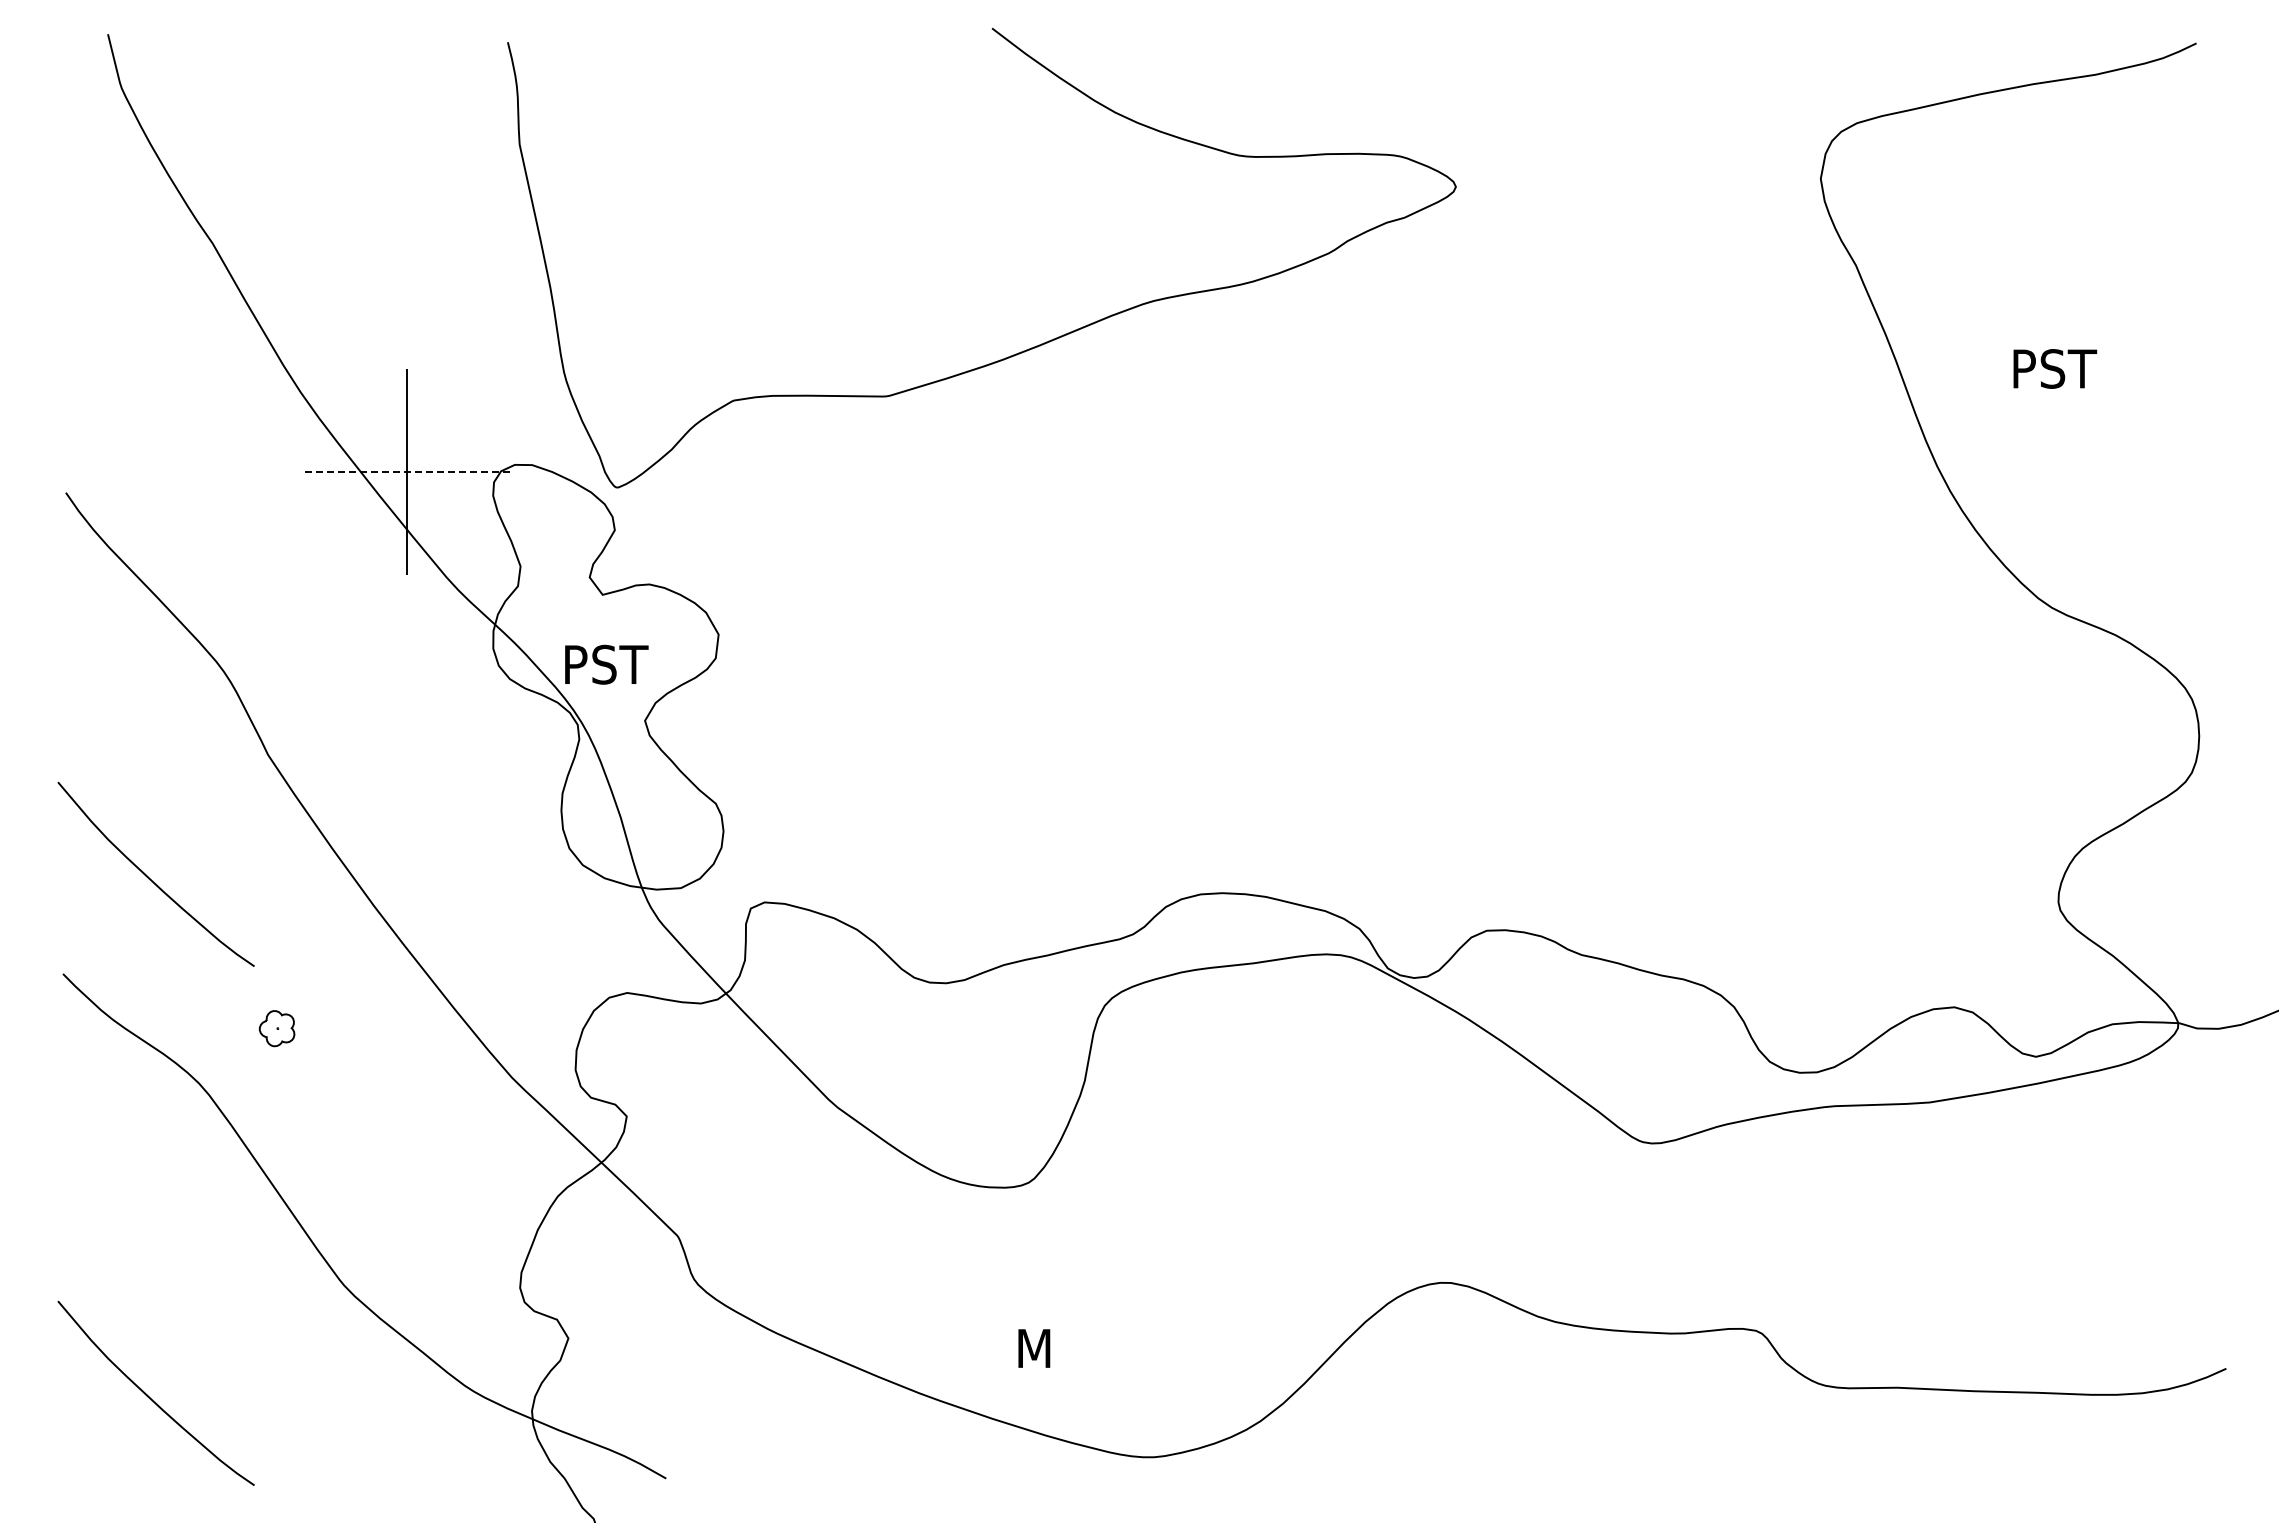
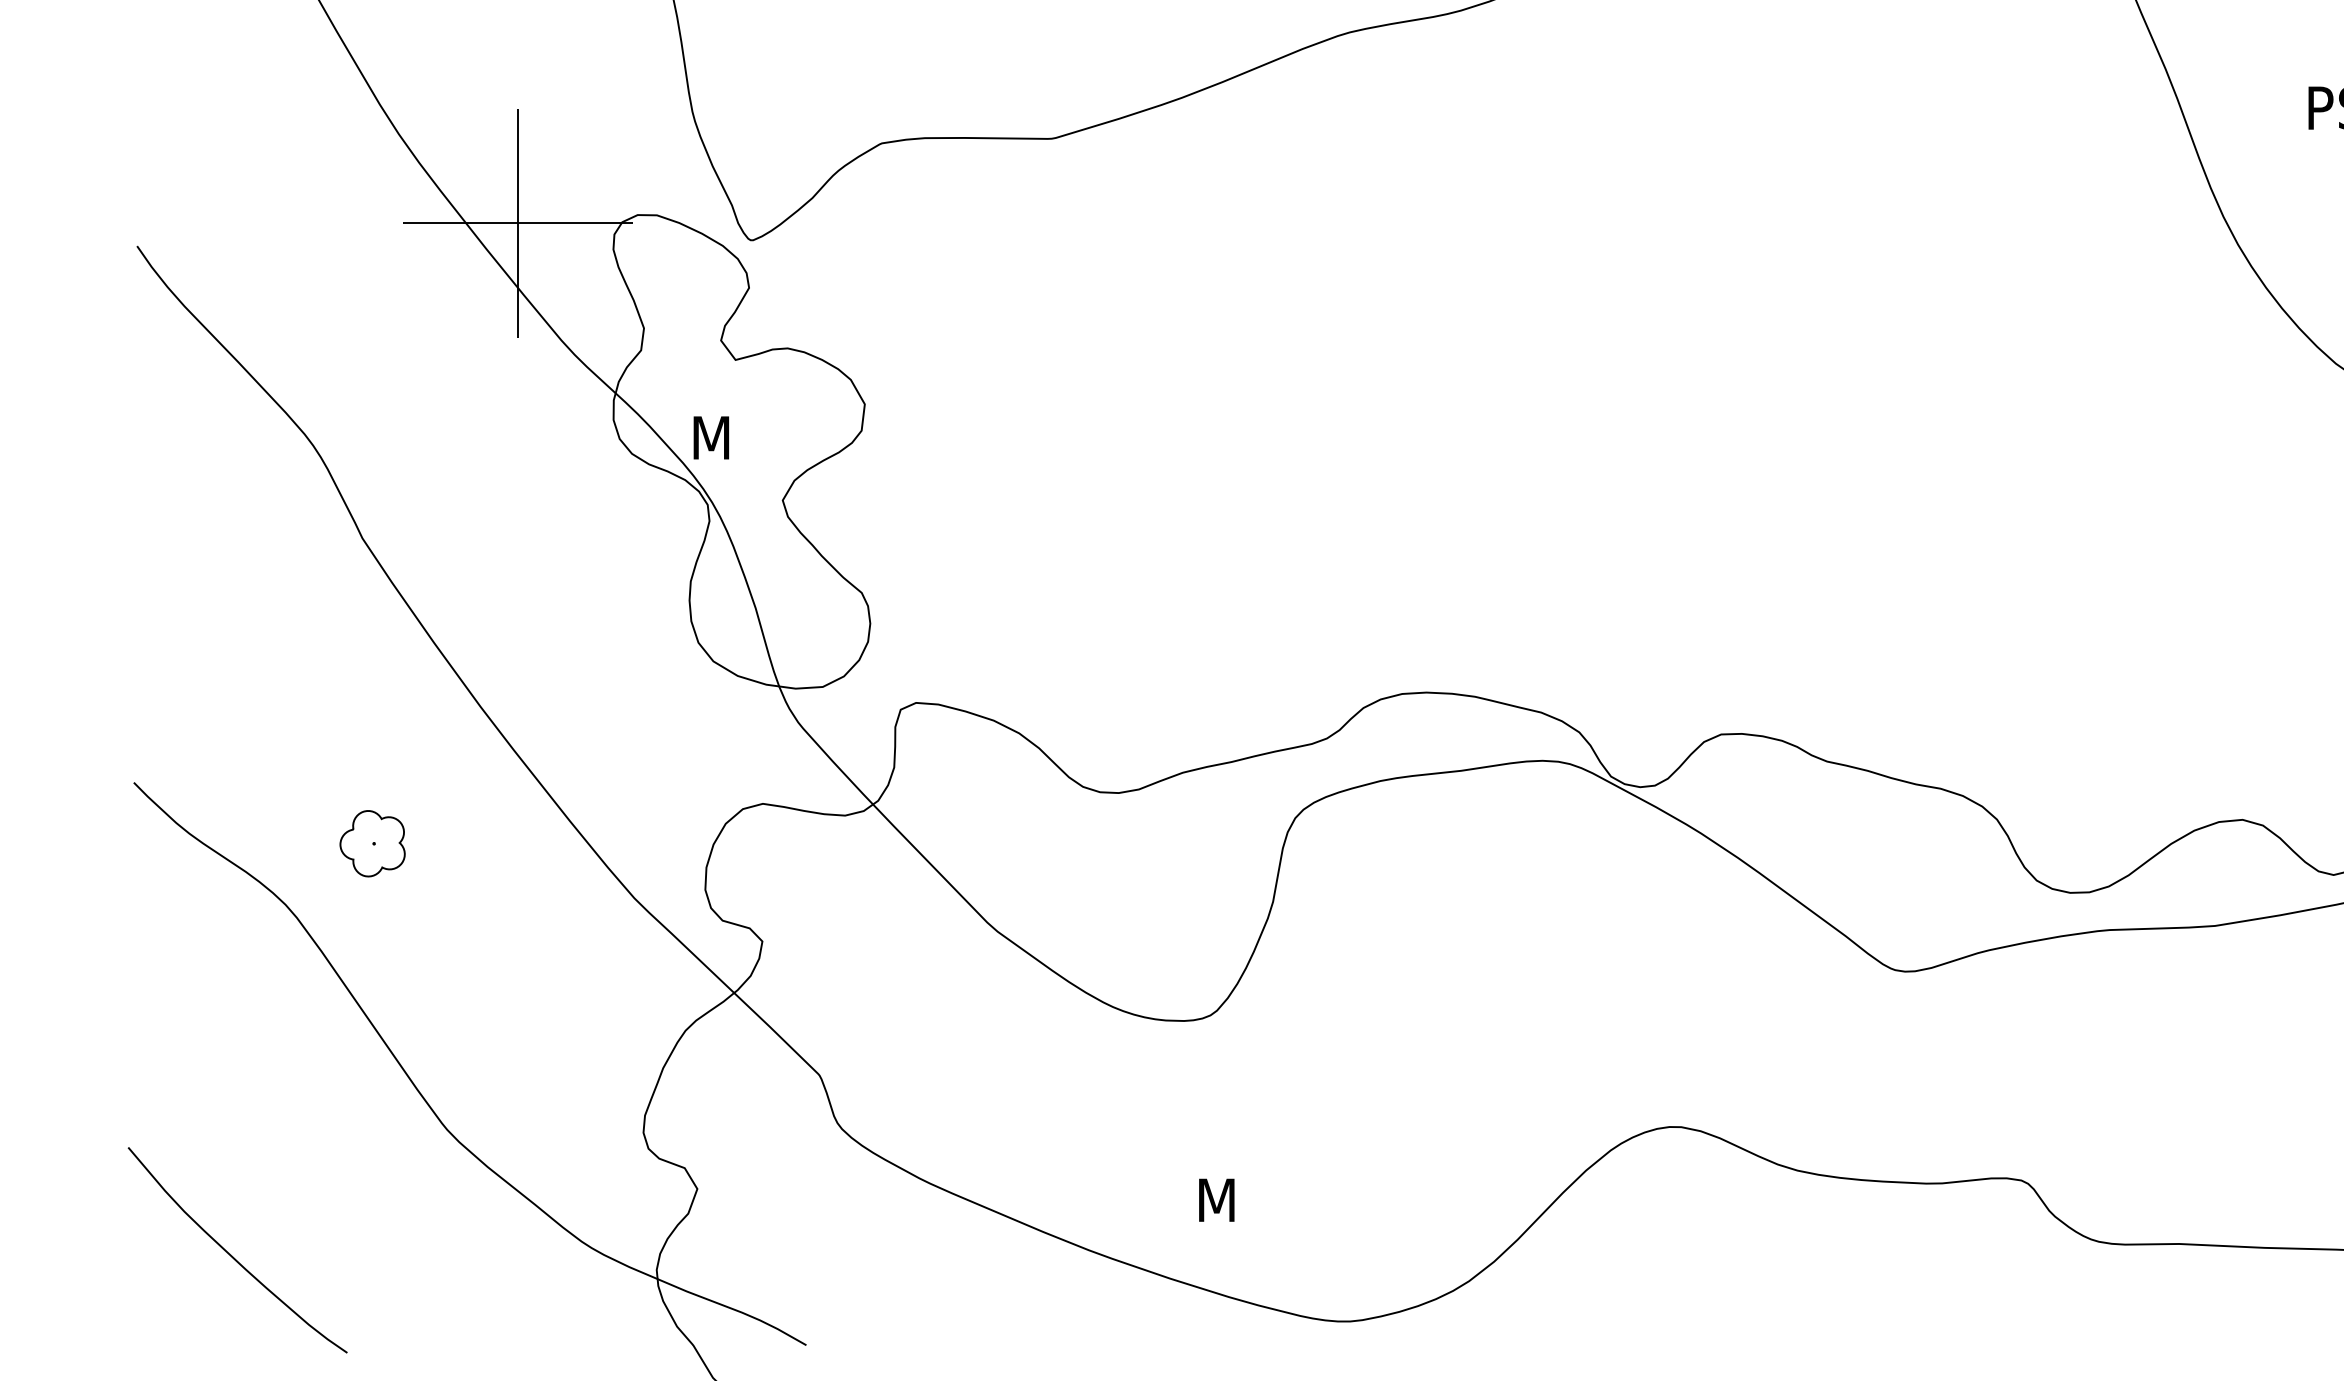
line: (407, 472) -> (517, 223), dashed -> solid
text: (608, 664) -> (742, 437), PST -> M
curve: (150, 878) -> (231, 676), removed
part: (276, 1028) -> (371, 843), size x1.67

